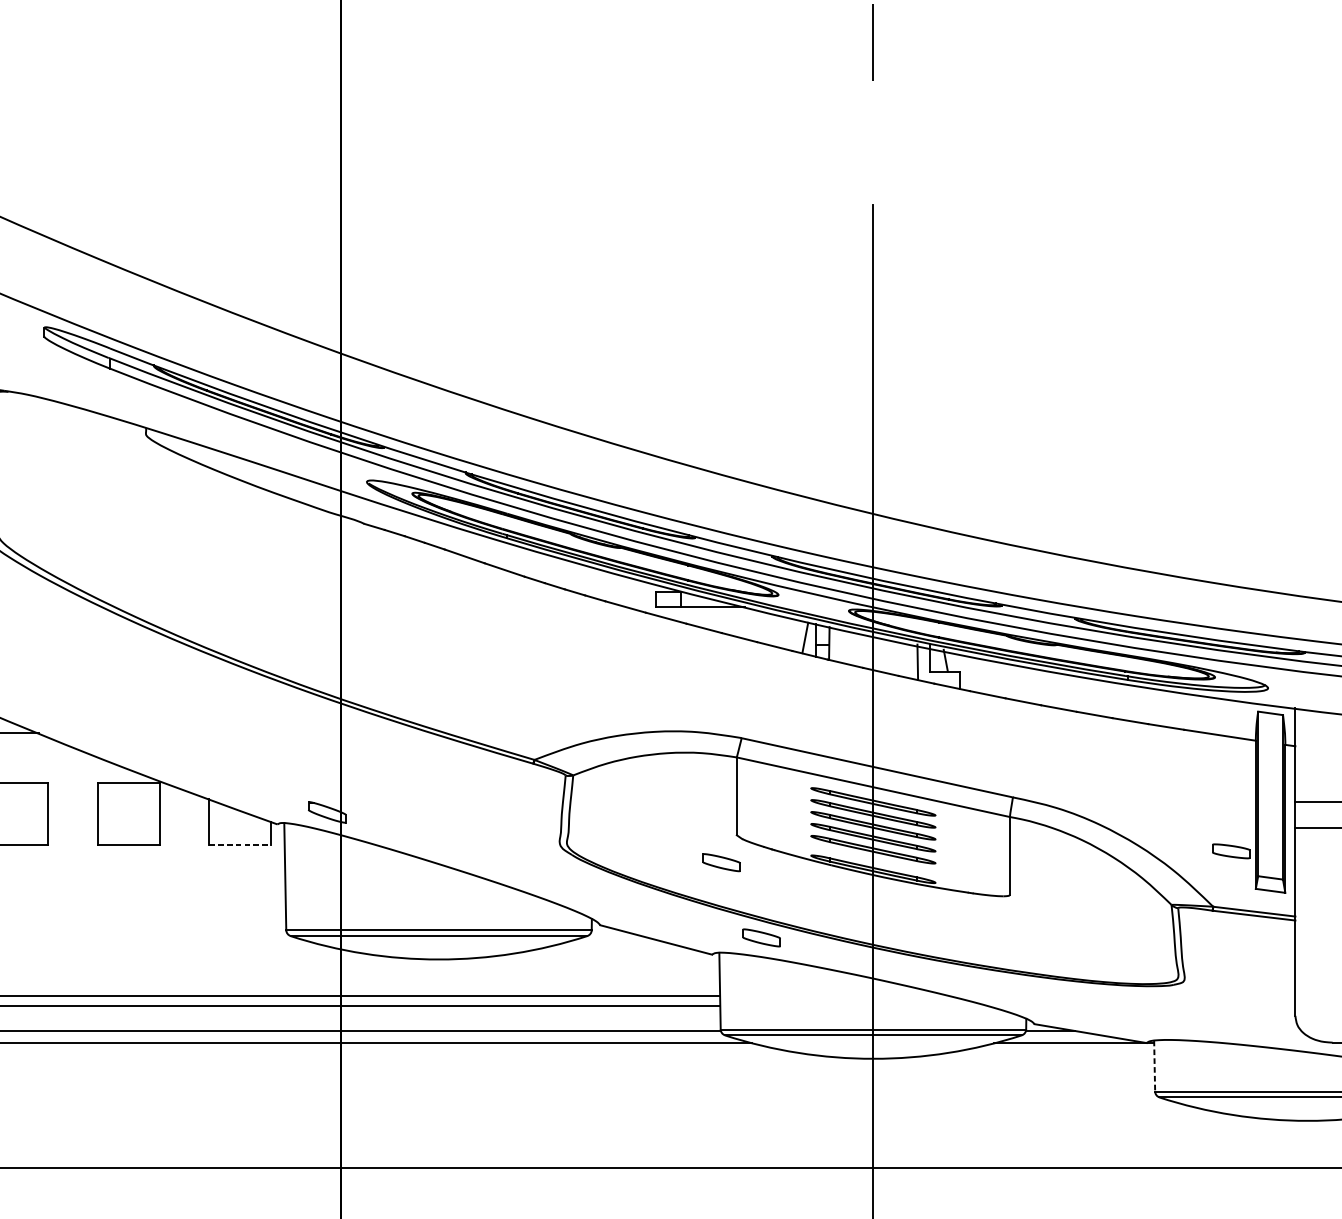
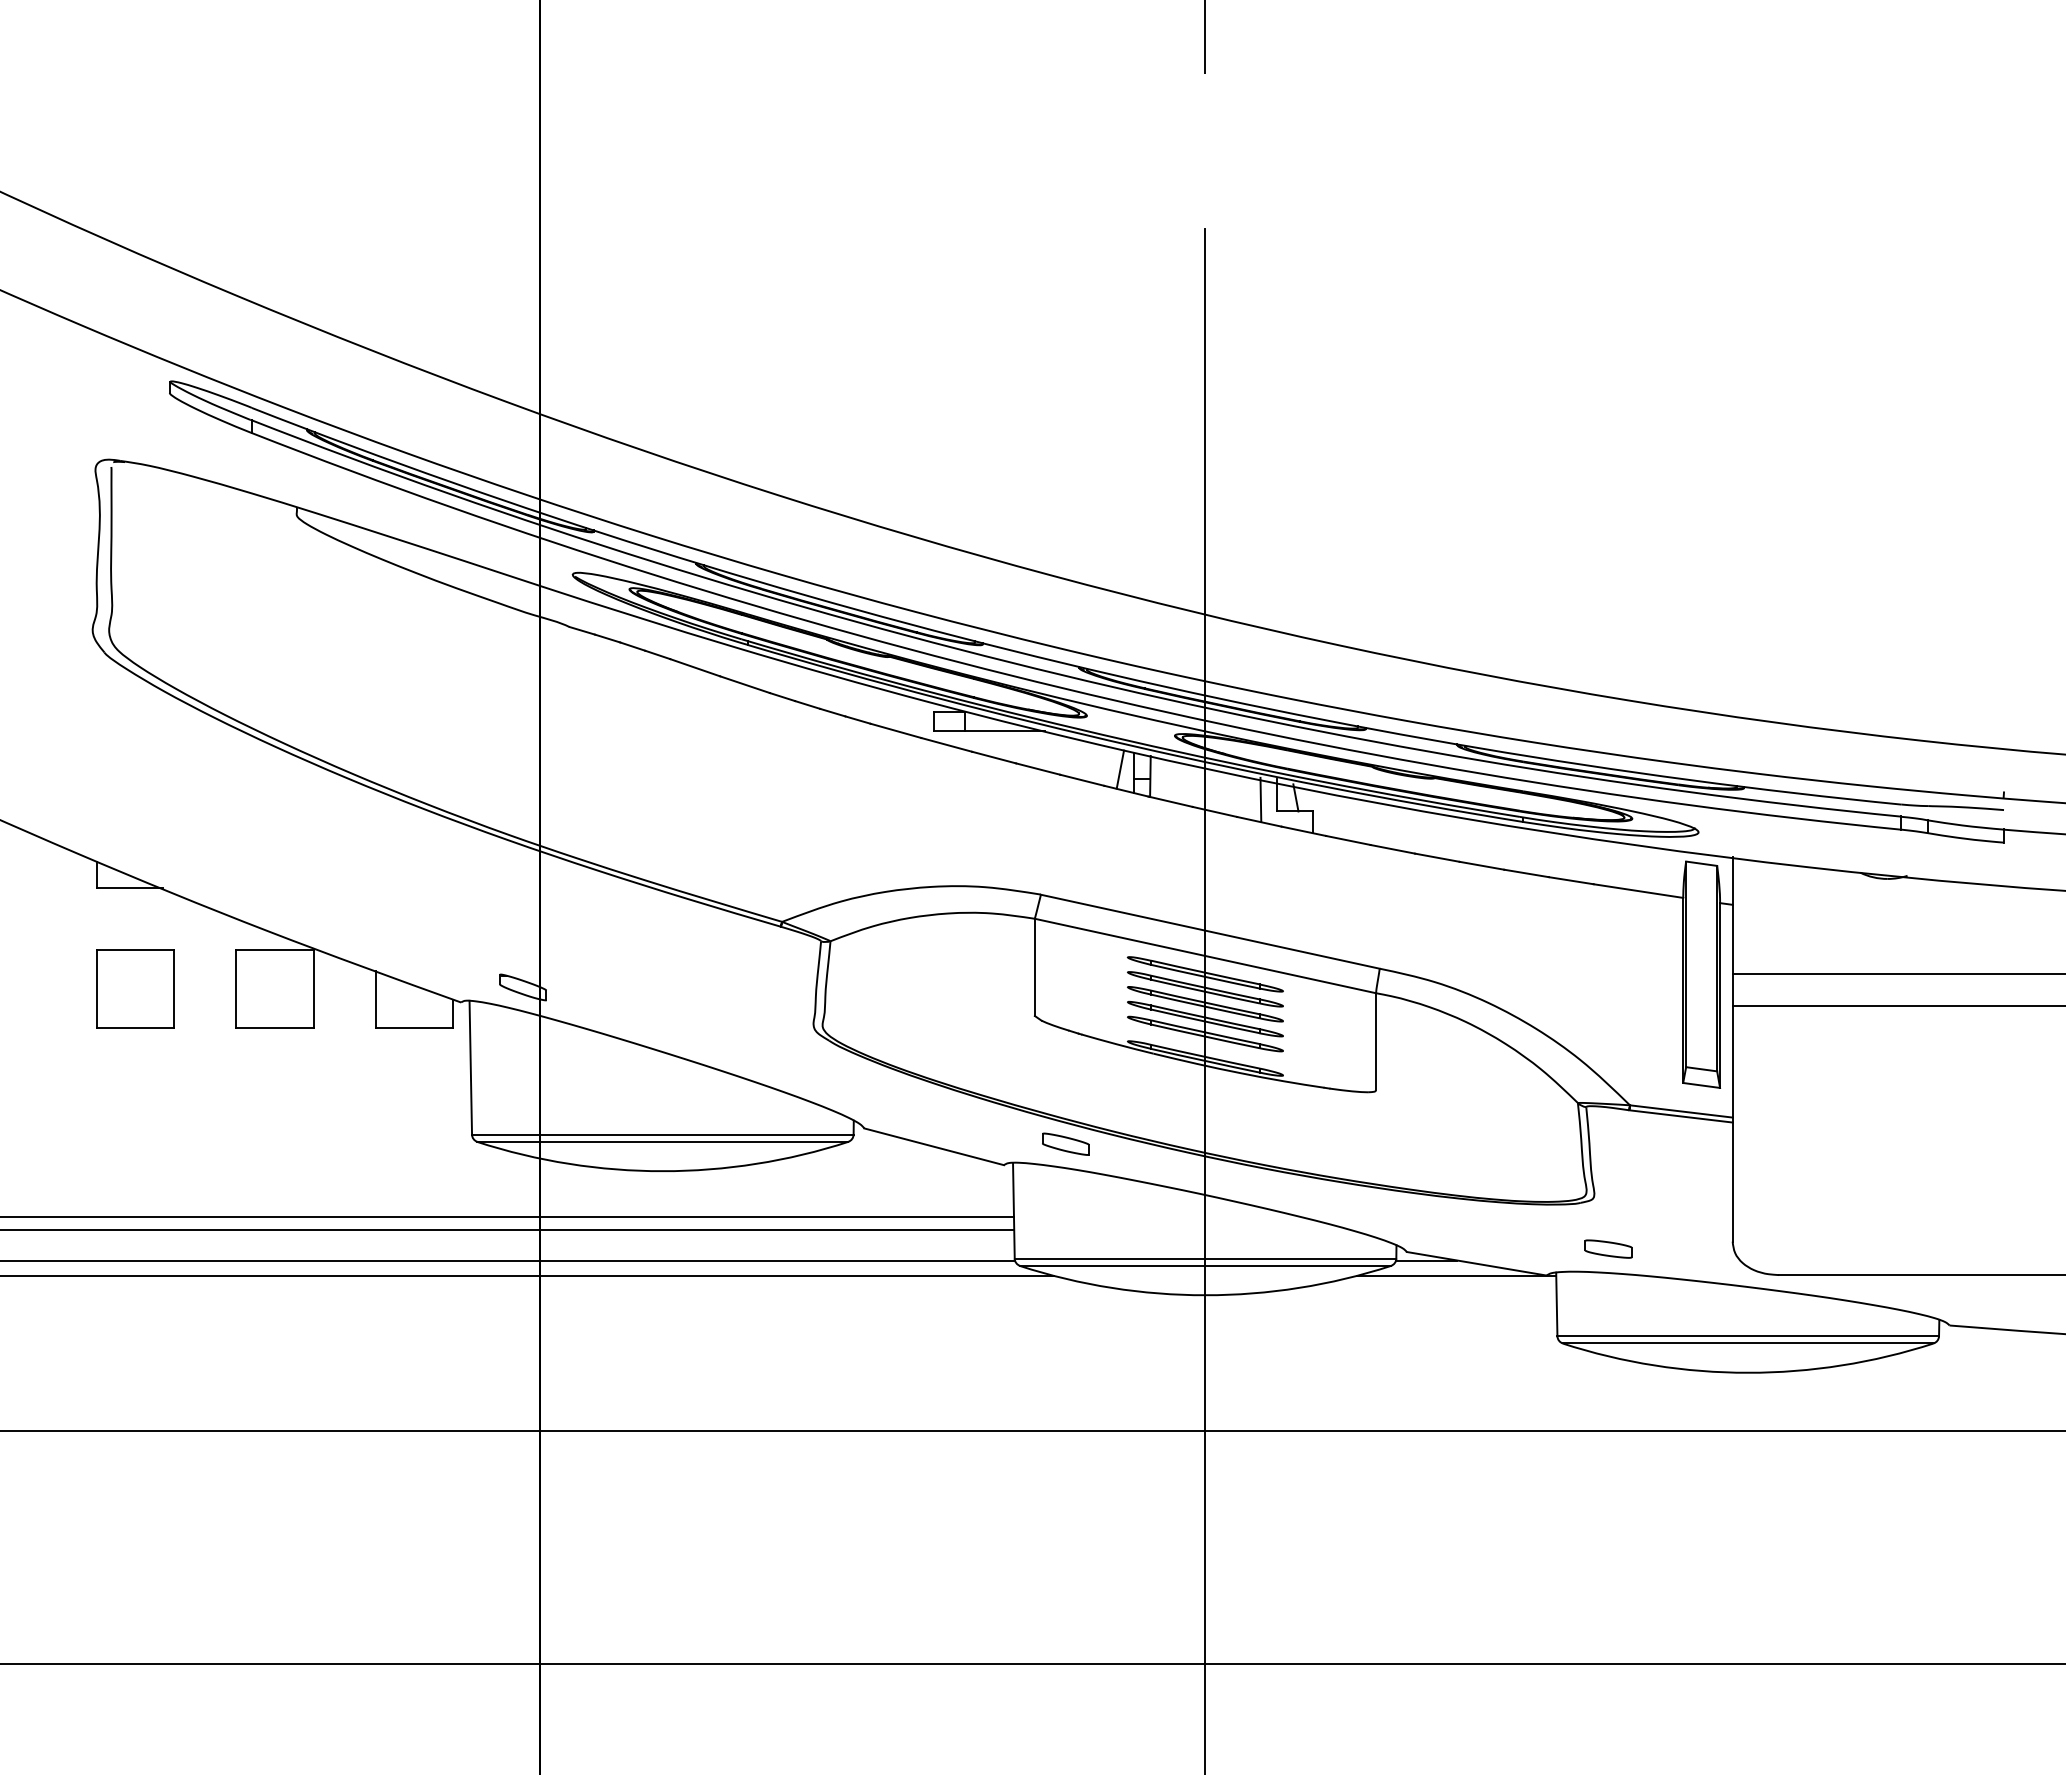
line: (240, 844) -> (414, 1027), dashed -> solid
part: (1231, 850) -> (1608, 1248), moved
part: (721, 862) -> (1015, 1049), removed
line: (1154, 1066) -> (1556, 1304), dashed -> solid

